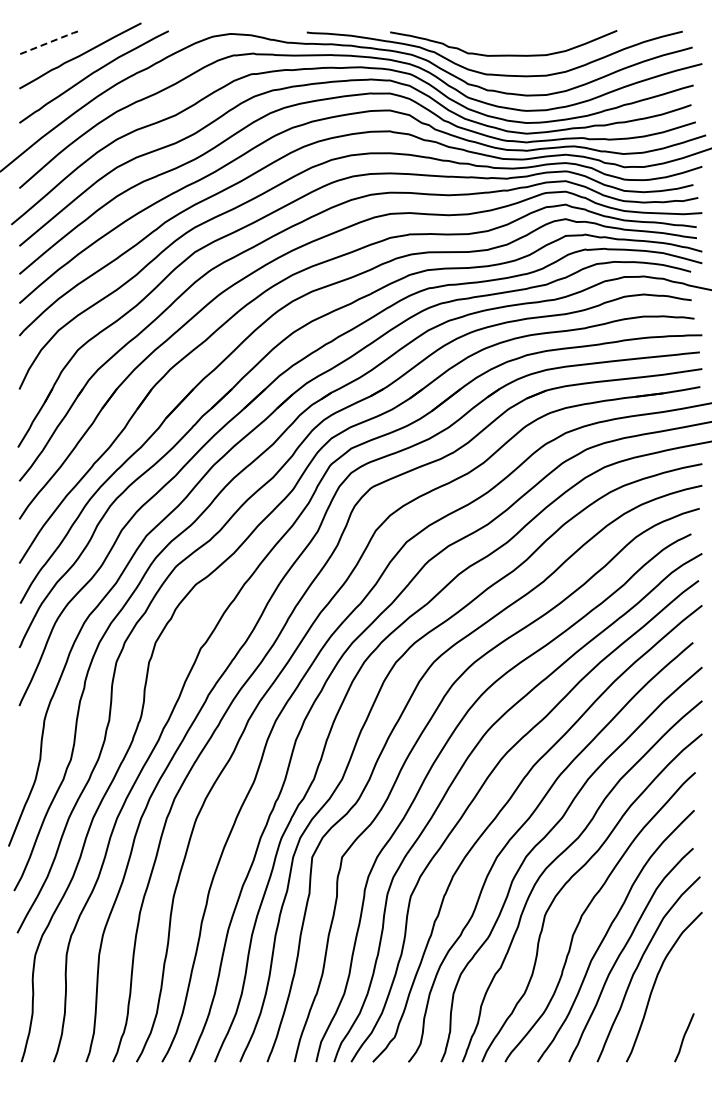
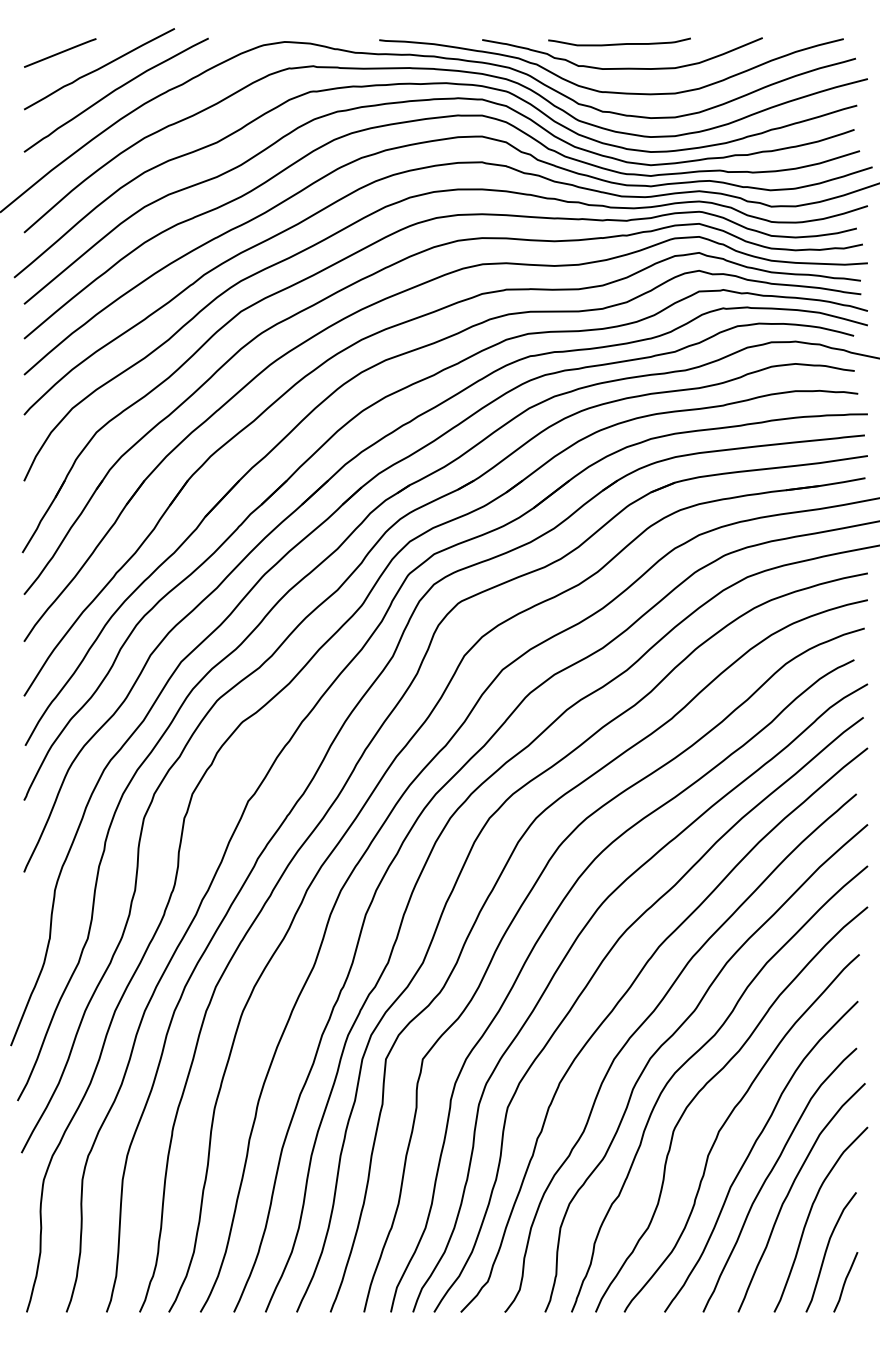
curve: (501, 35) -> (619, 43), added
line: (49, 42) -> (61, 52), dashed -> solid
curve: (669, 1012) -> (827, 1251), added

